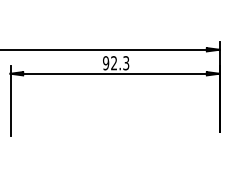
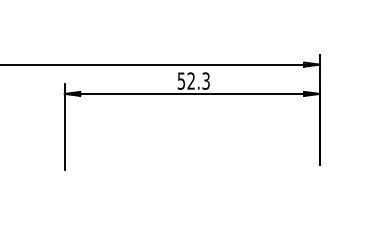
text: (106, 62) -> (181, 80), 92.3 -> 52.3

